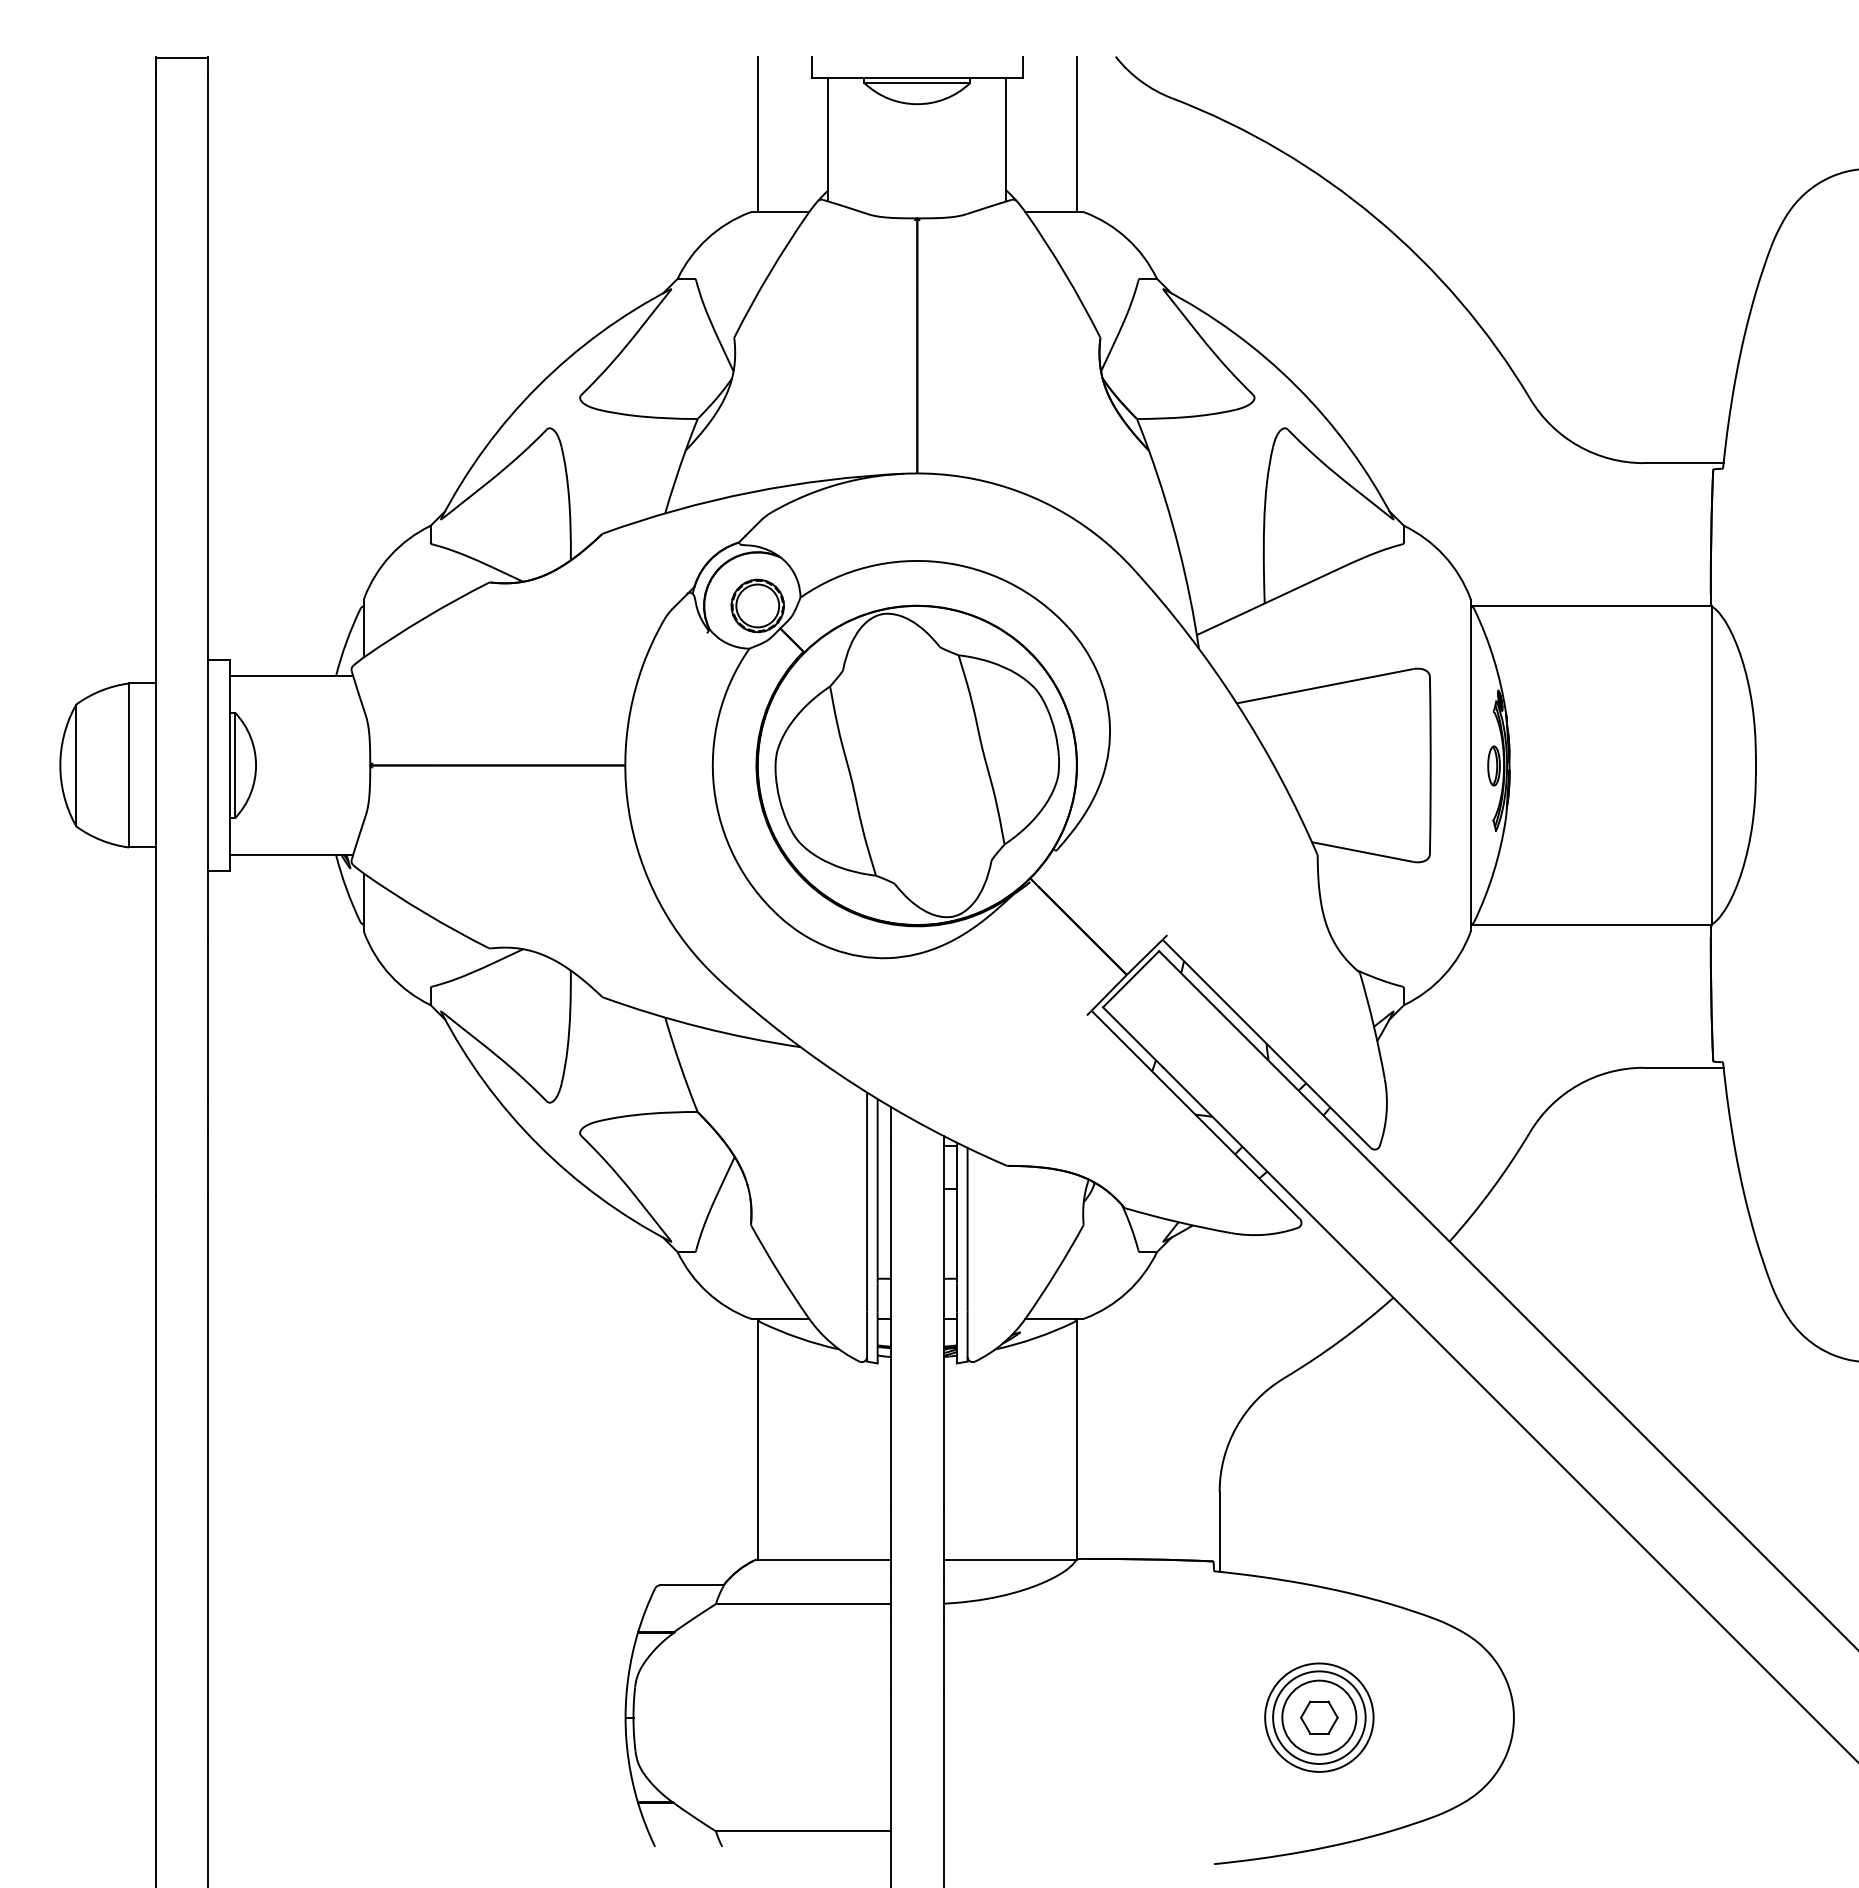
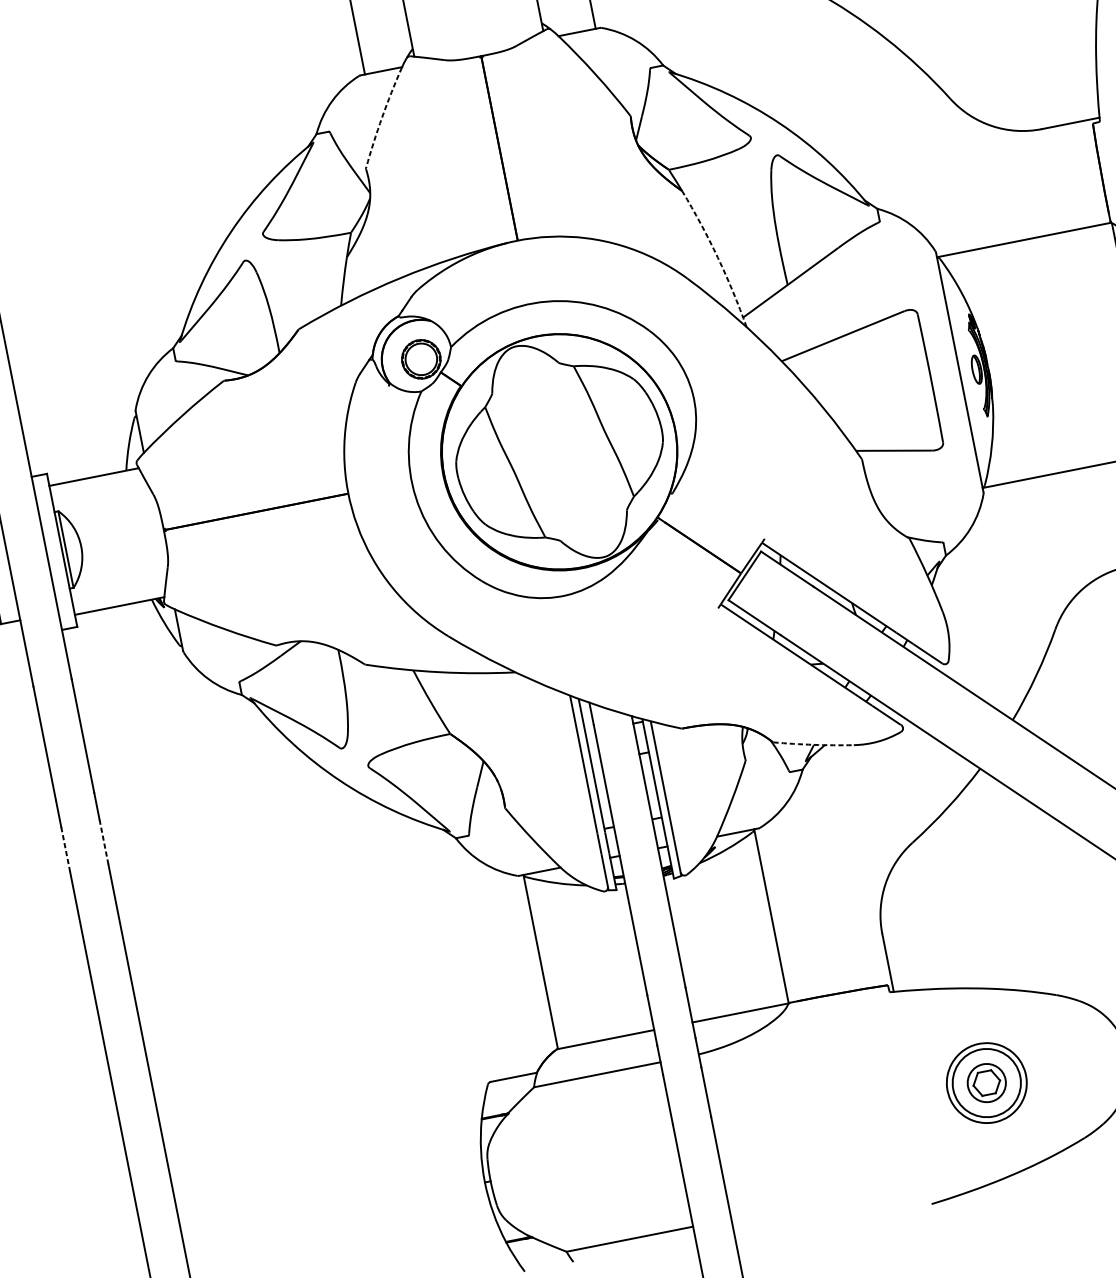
arc: (769, 273) -> (382, 117), solid -> dashed
arc: (1179, 548) -> (718, 257), solid -> dashed
line: (208, 1164) -> (104, 842), solid -> dashed
line: (155, 1165) -> (65, 850), solid -> dashed
arc: (1178, 1222) -> (813, 745), solid -> dashed
circle: (1319, 1717) -> (986, 1082), size x0.7

